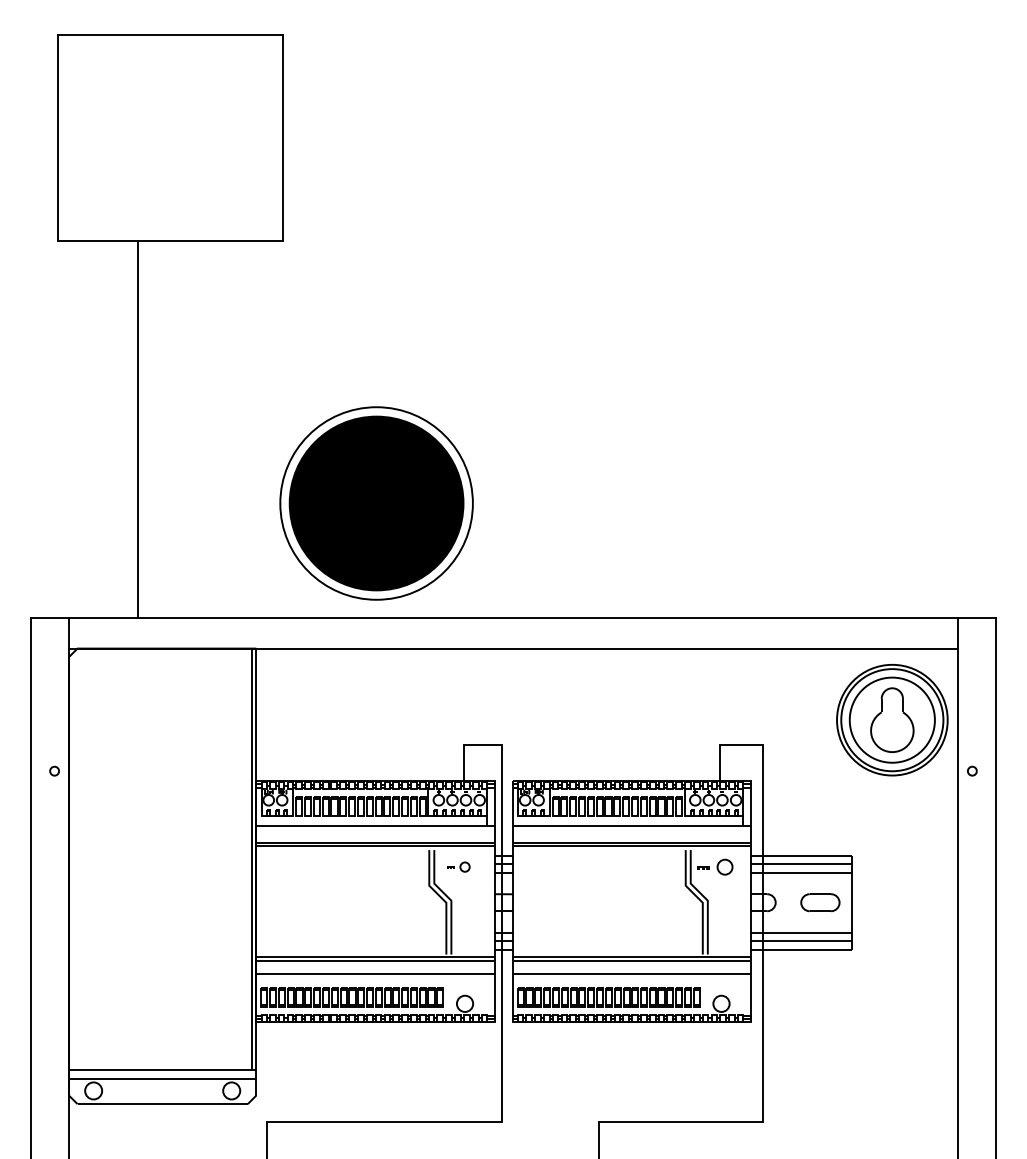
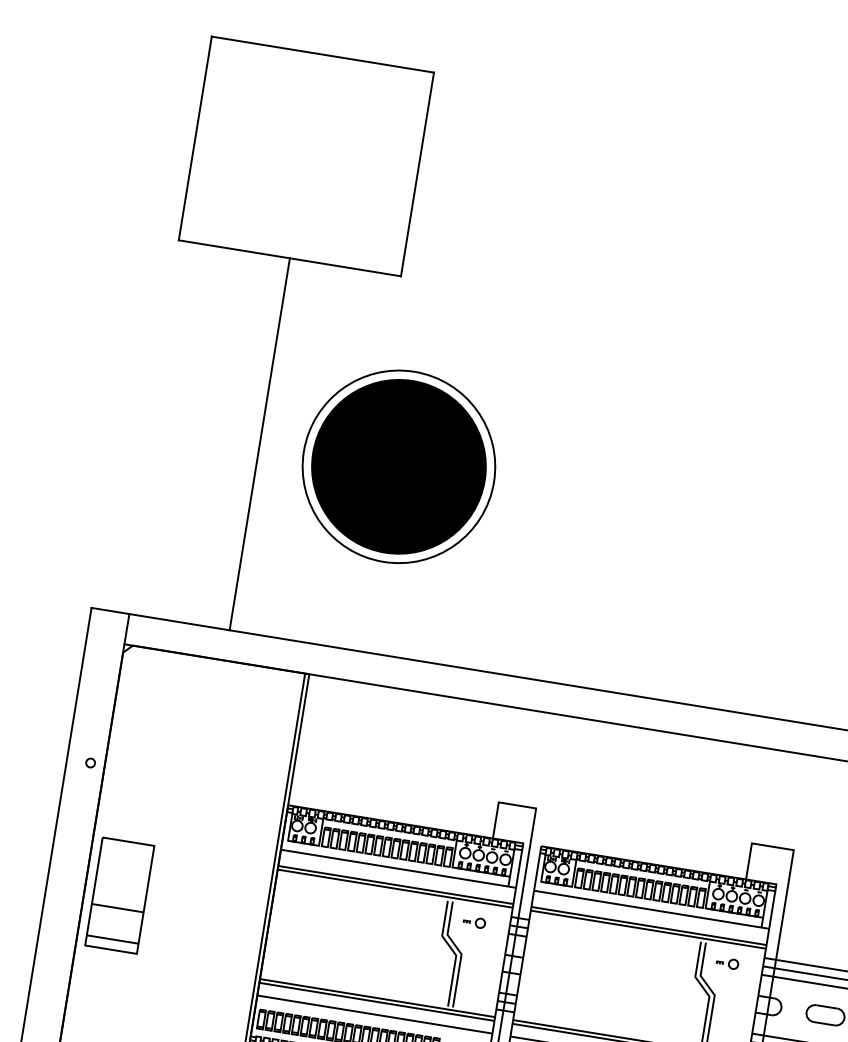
line: (137, 429) -> (259, 444), moved
part: (376, 503) -> (398, 466), moved
part: (715, 866) -> (727, 962), size x0.62
part: (104, 897) -> (119, 895), added

